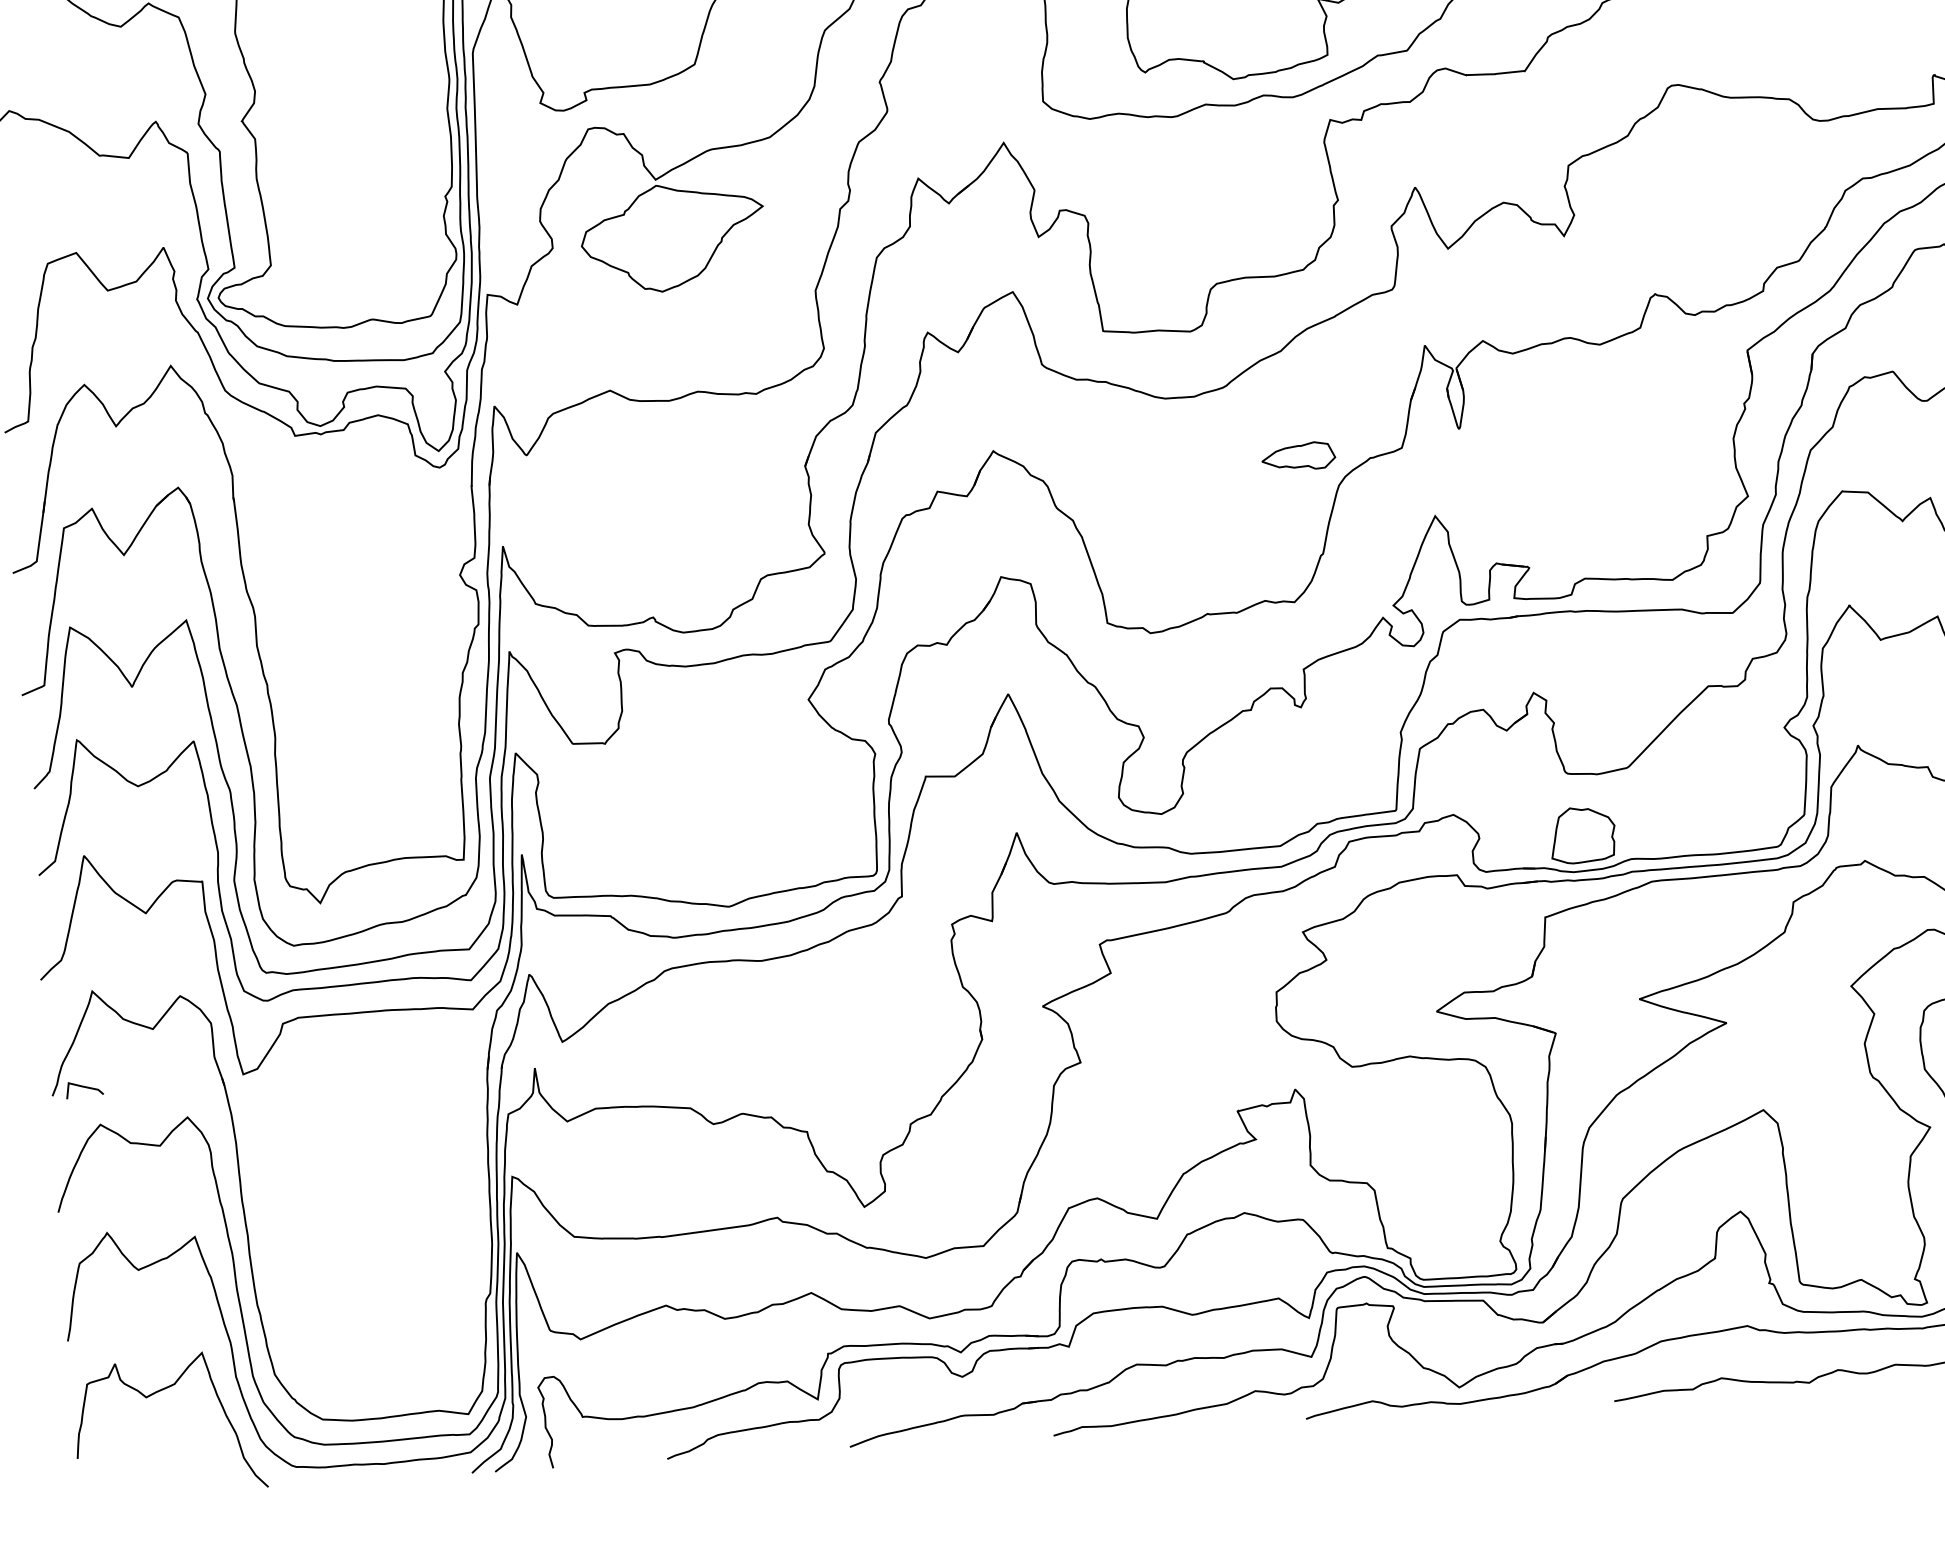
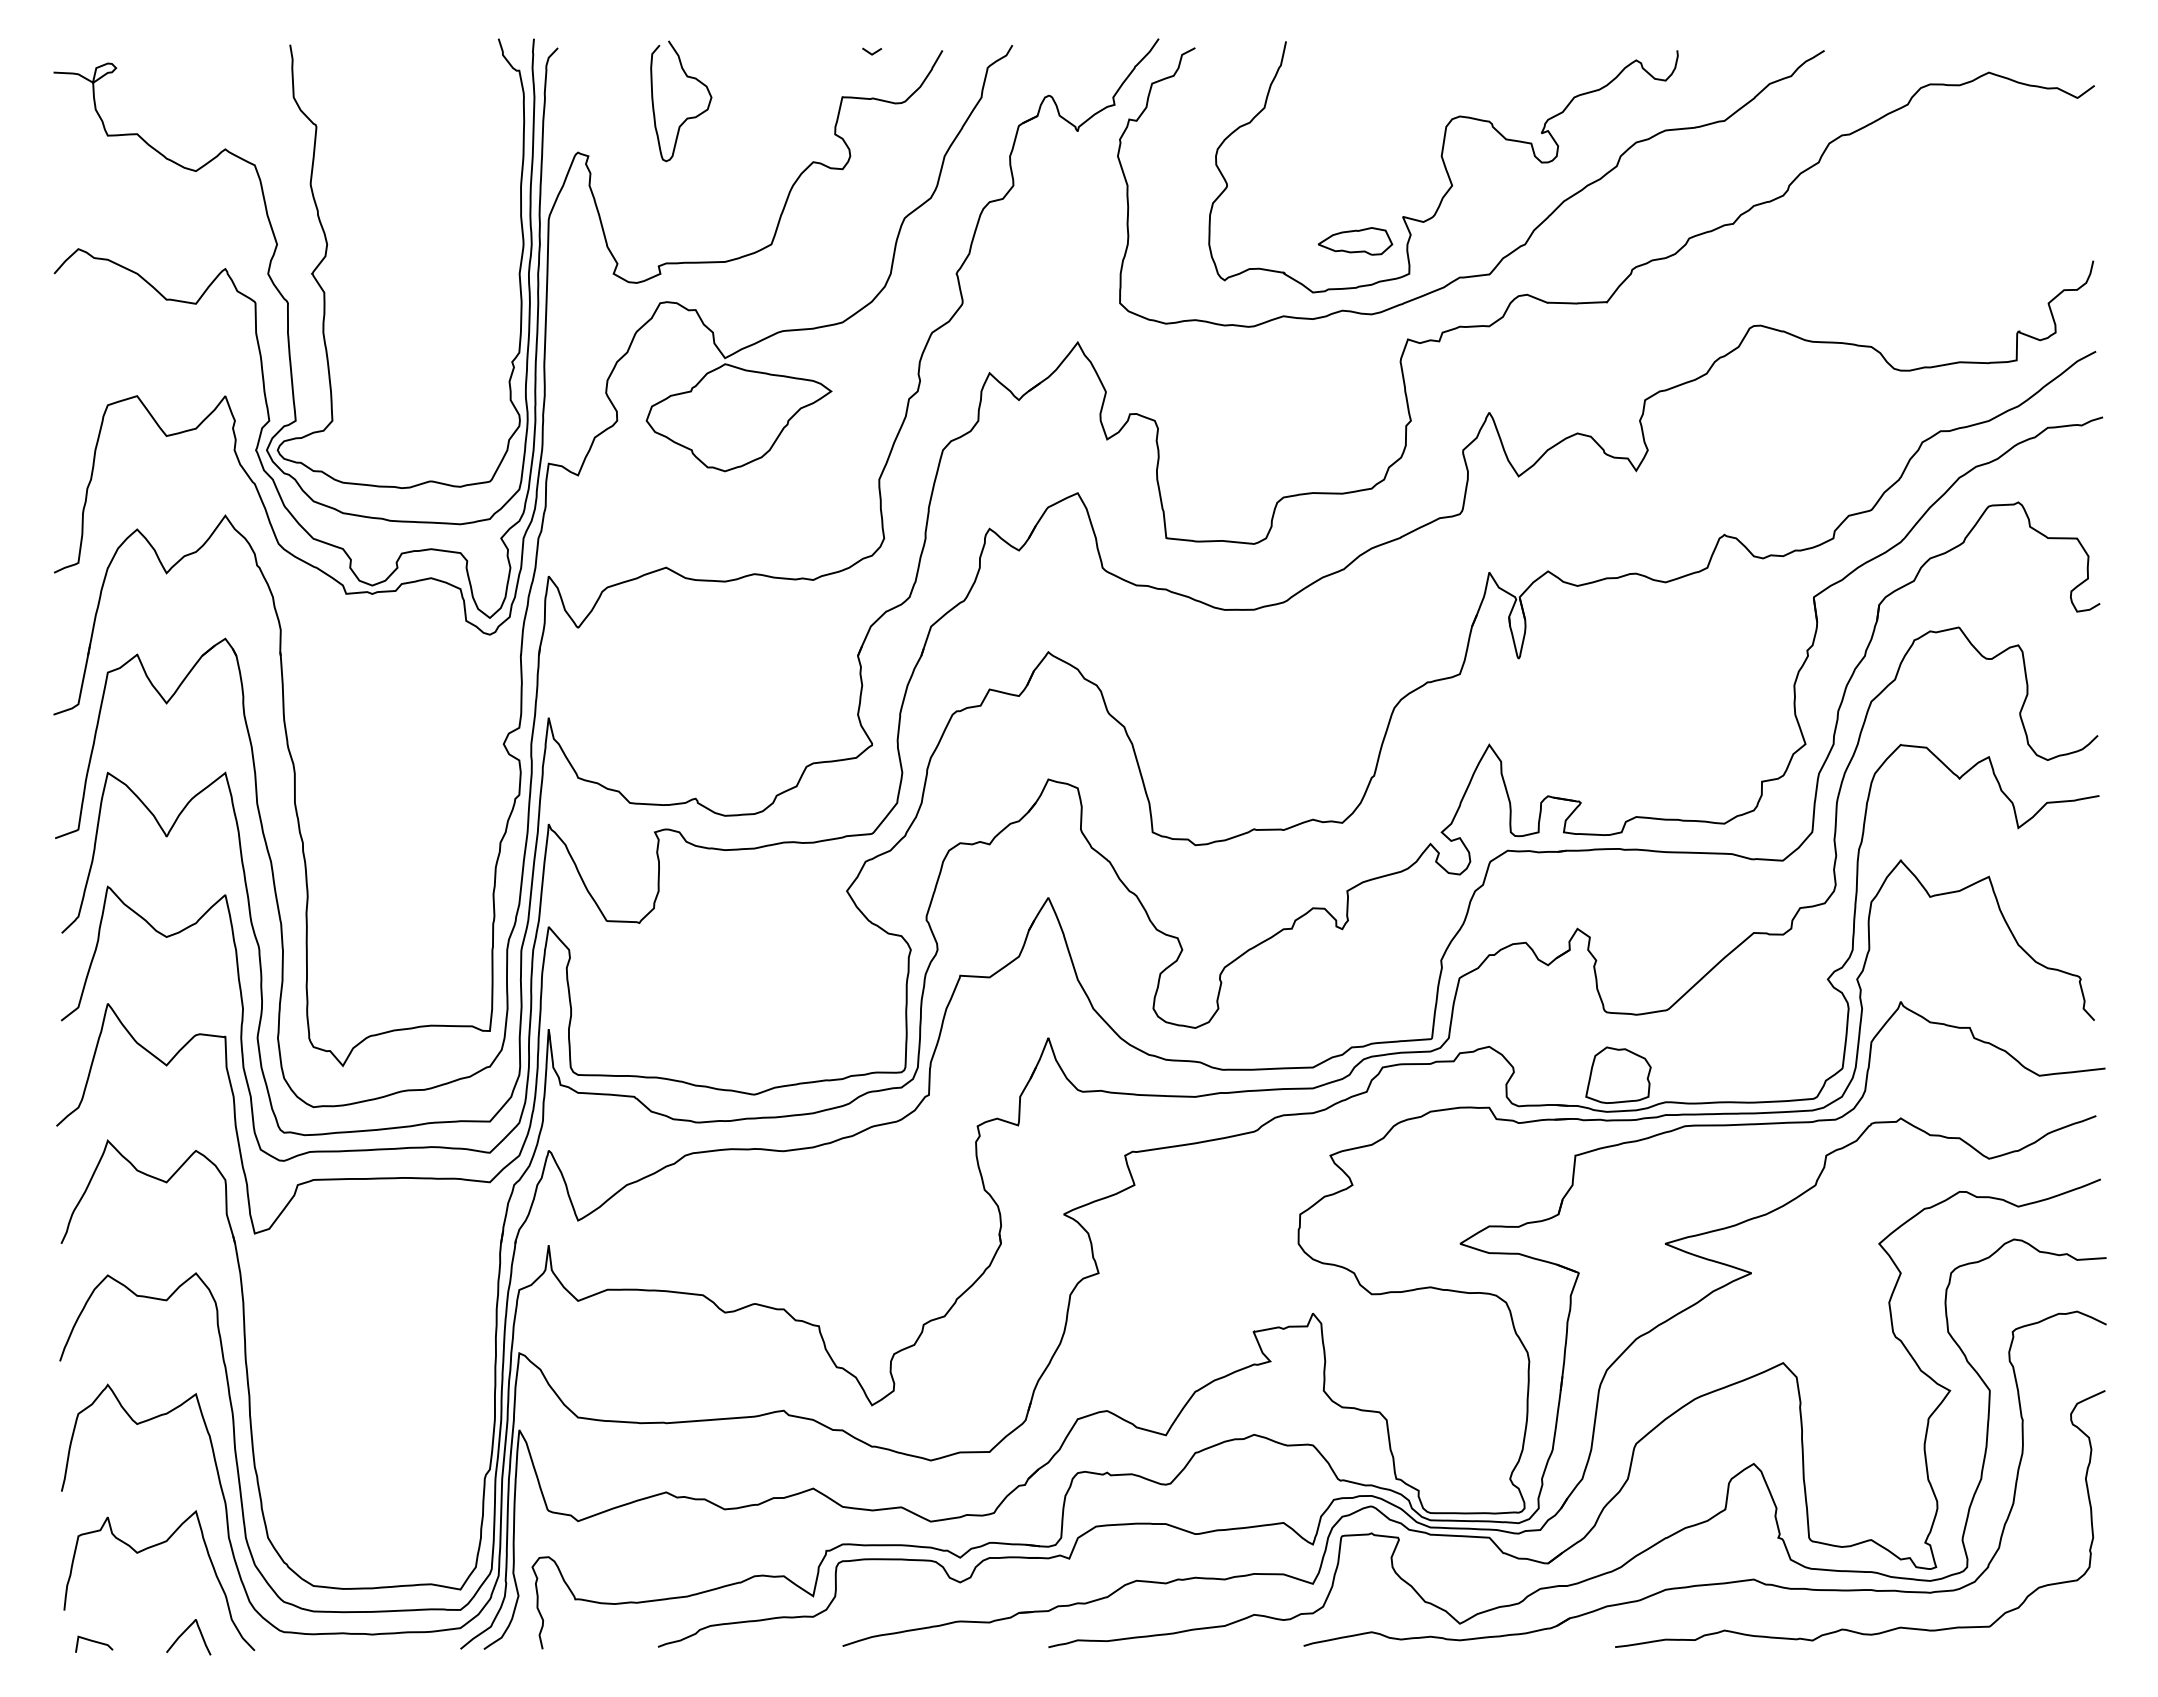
part: (1298, 456) -> (1355, 241), moved
curve: (84, 1087) -> (94, 1642), moved
curve: (197, 1474) -> (184, 1633), added

